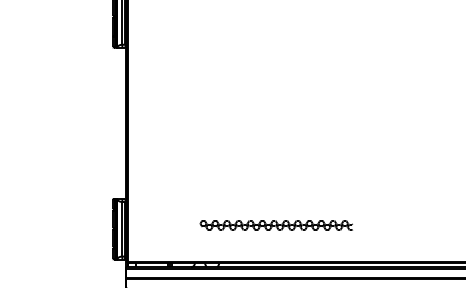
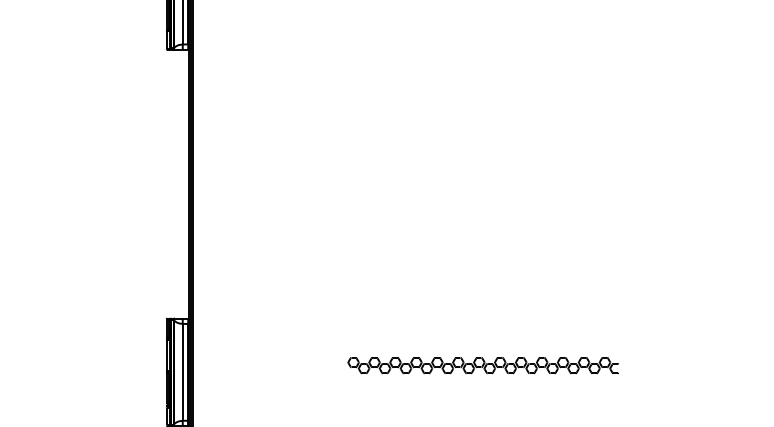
part: (275, 225) -> (481, 365), moved

